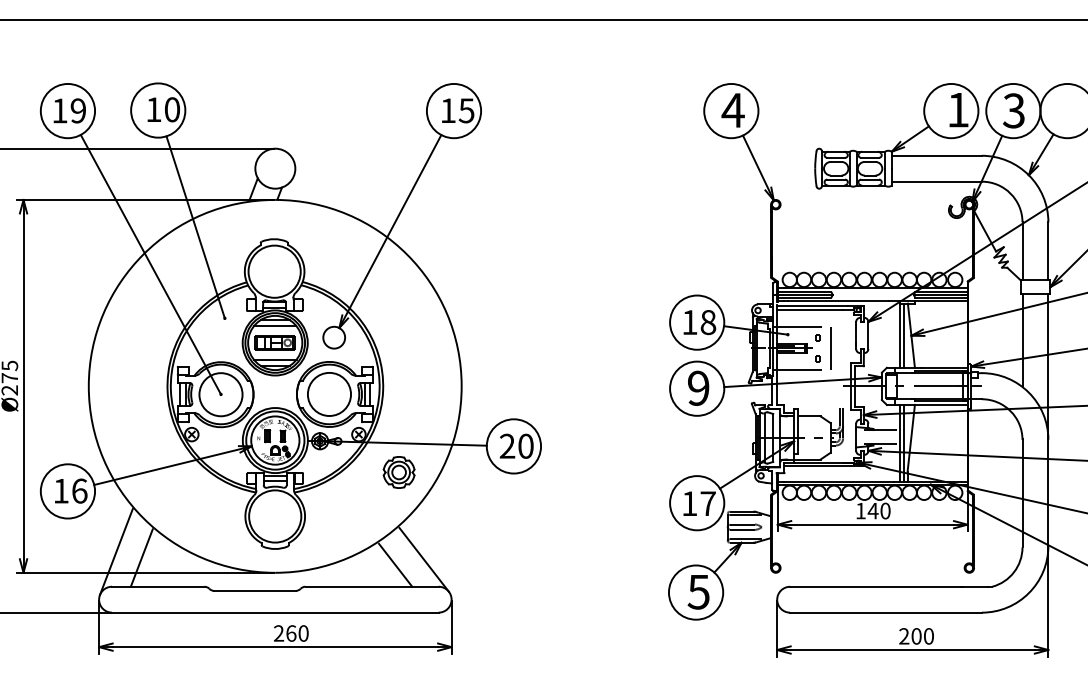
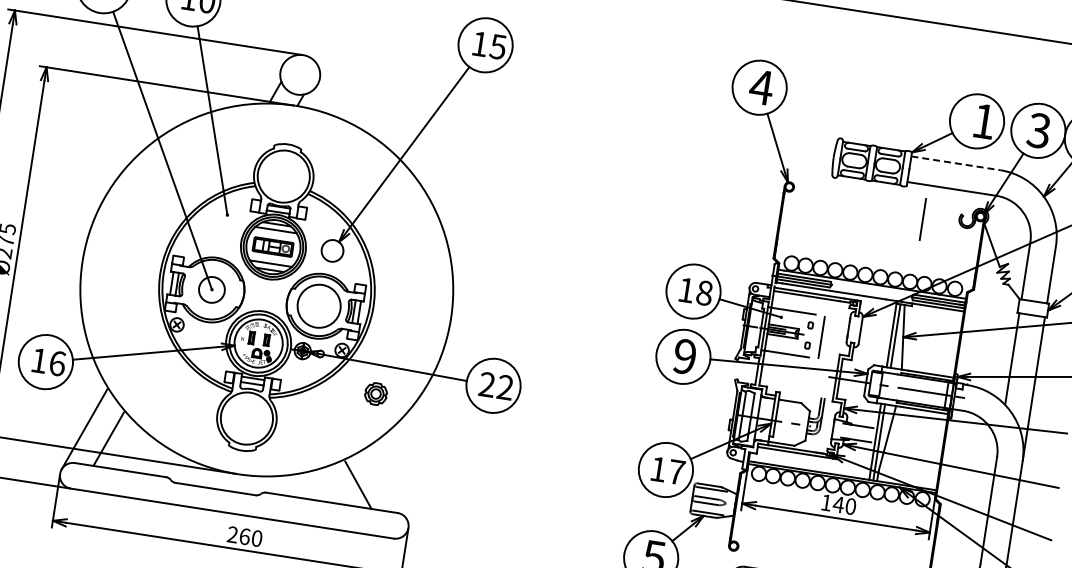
line: (937, 155) -> (956, 163), solid -> dashed
line: (912, 216) -> (922, 219), added
circle: (220, 394) -> (211, 289), size x0.6
text: (525, 445) -> (505, 386), 20 -> 22
part: (398, 472) -> (375, 393), size x0.7
line: (423, 559) -> (386, 483), removed

